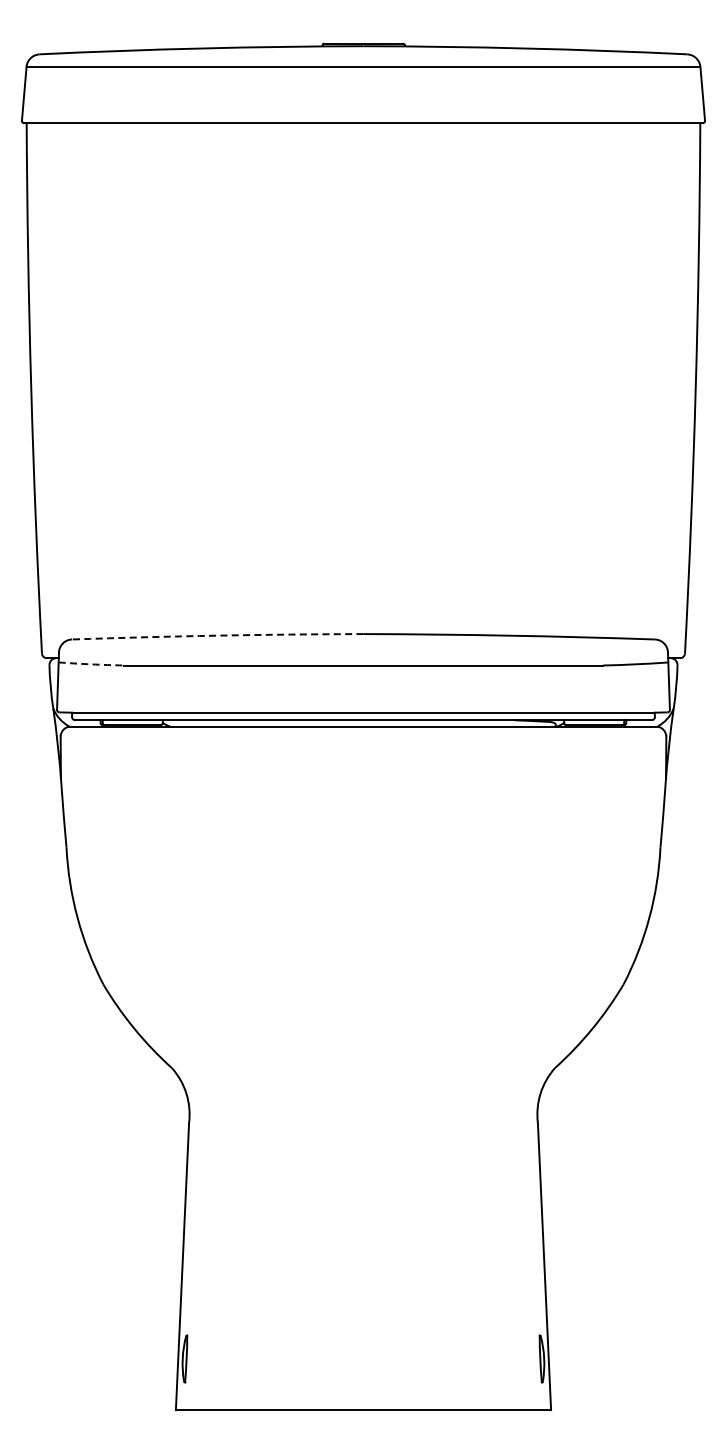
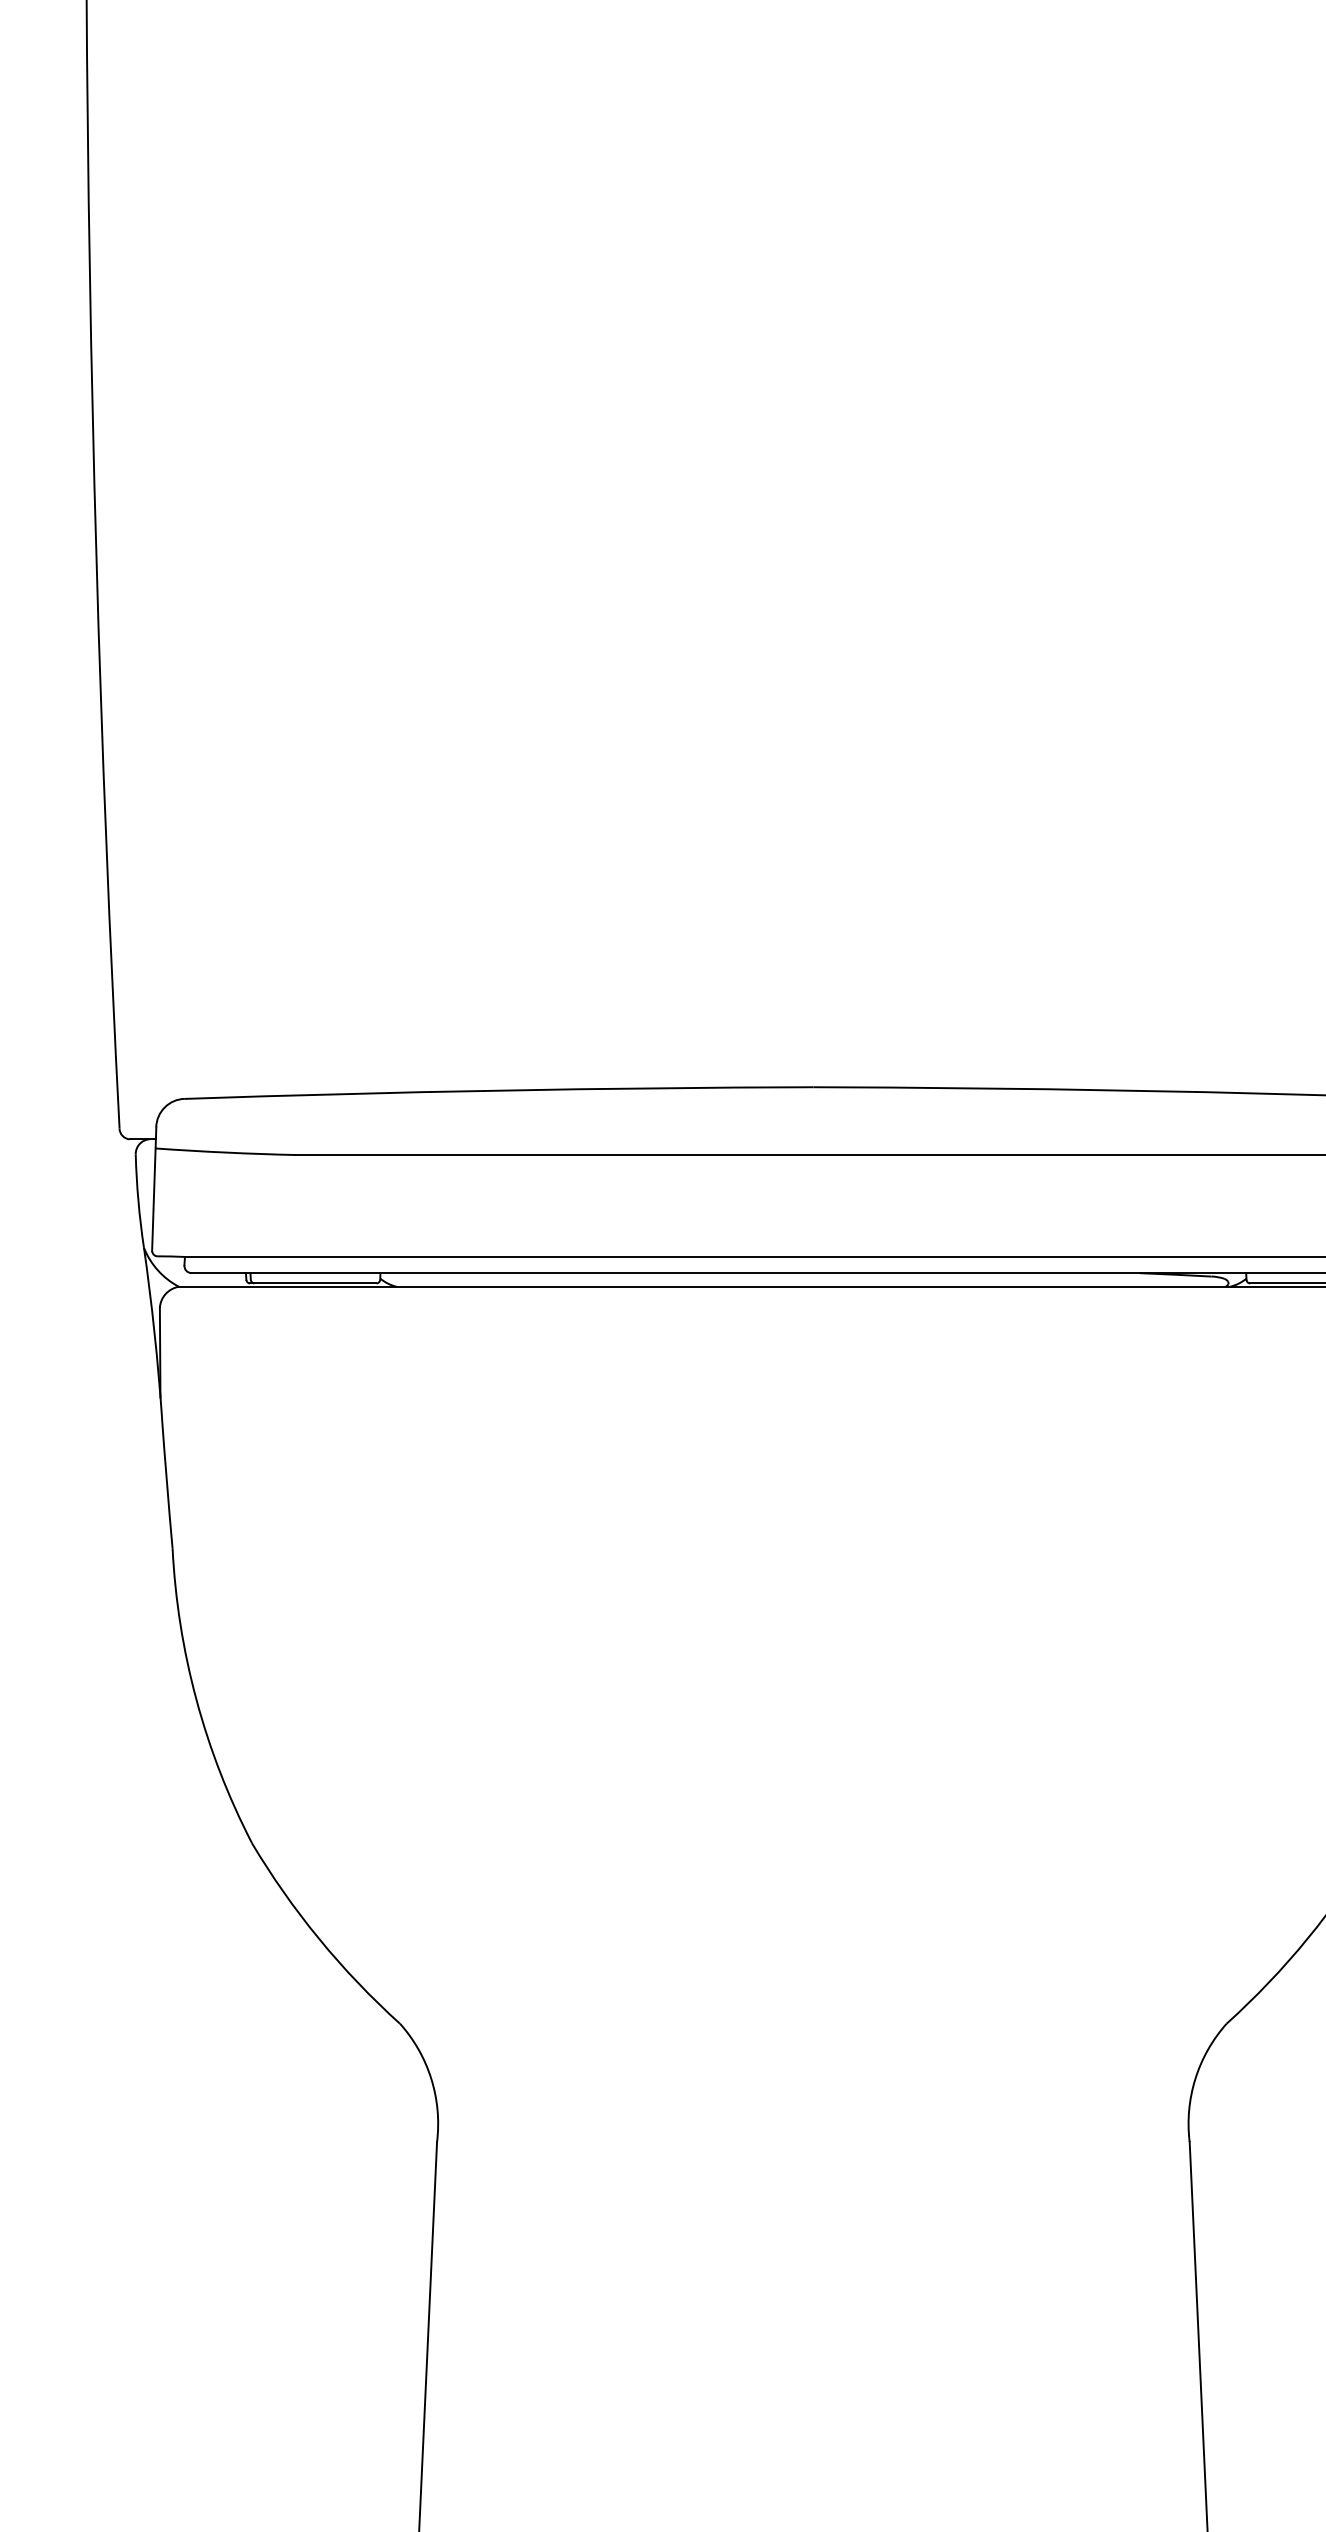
arc: (217, 635) -> (498, 1090), dashed -> solid
arc: (91, 664) -> (226, 1152), dashed -> solid

